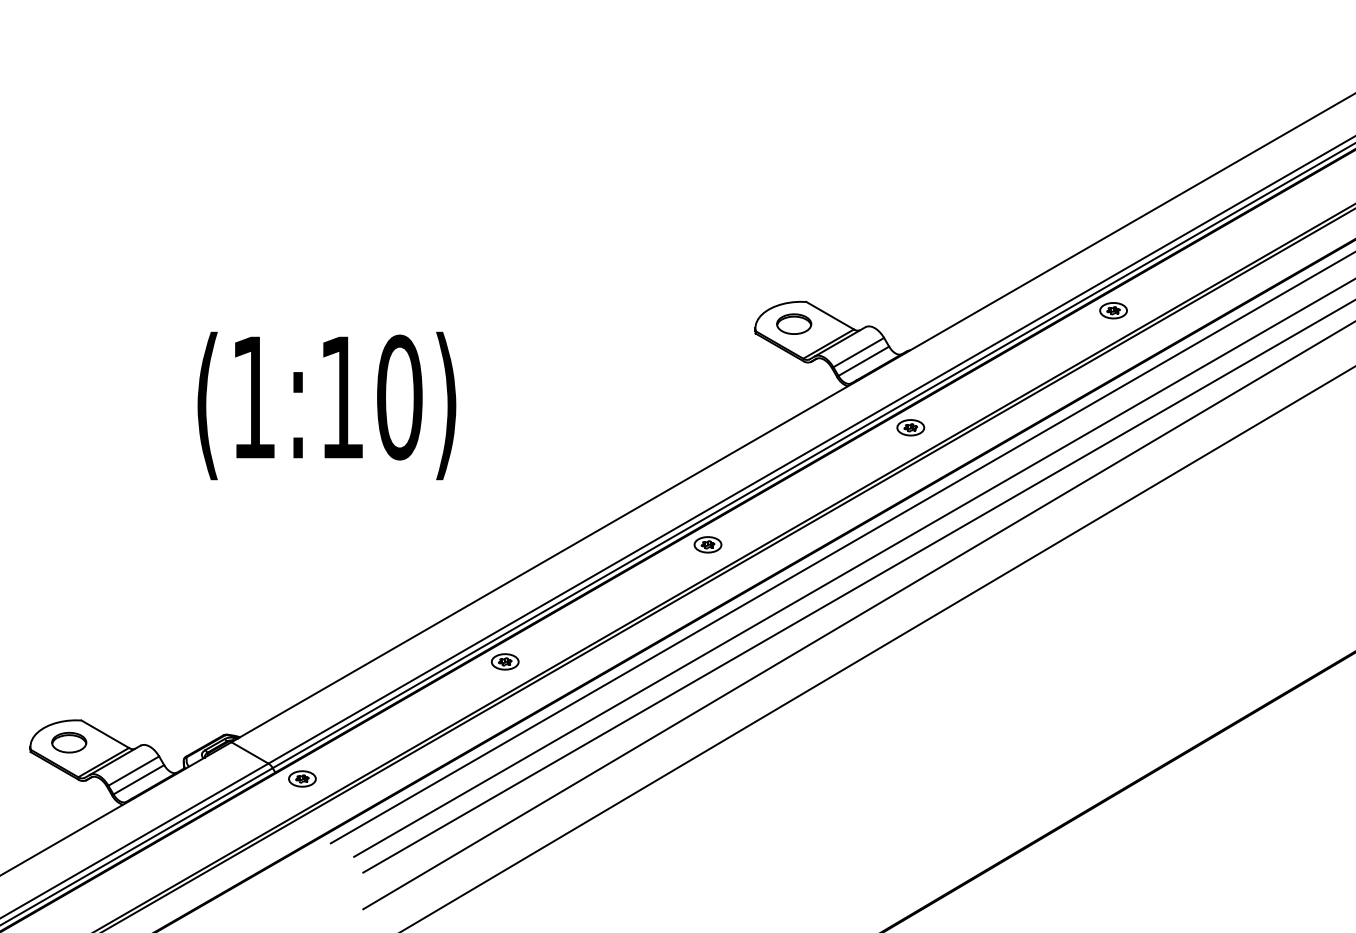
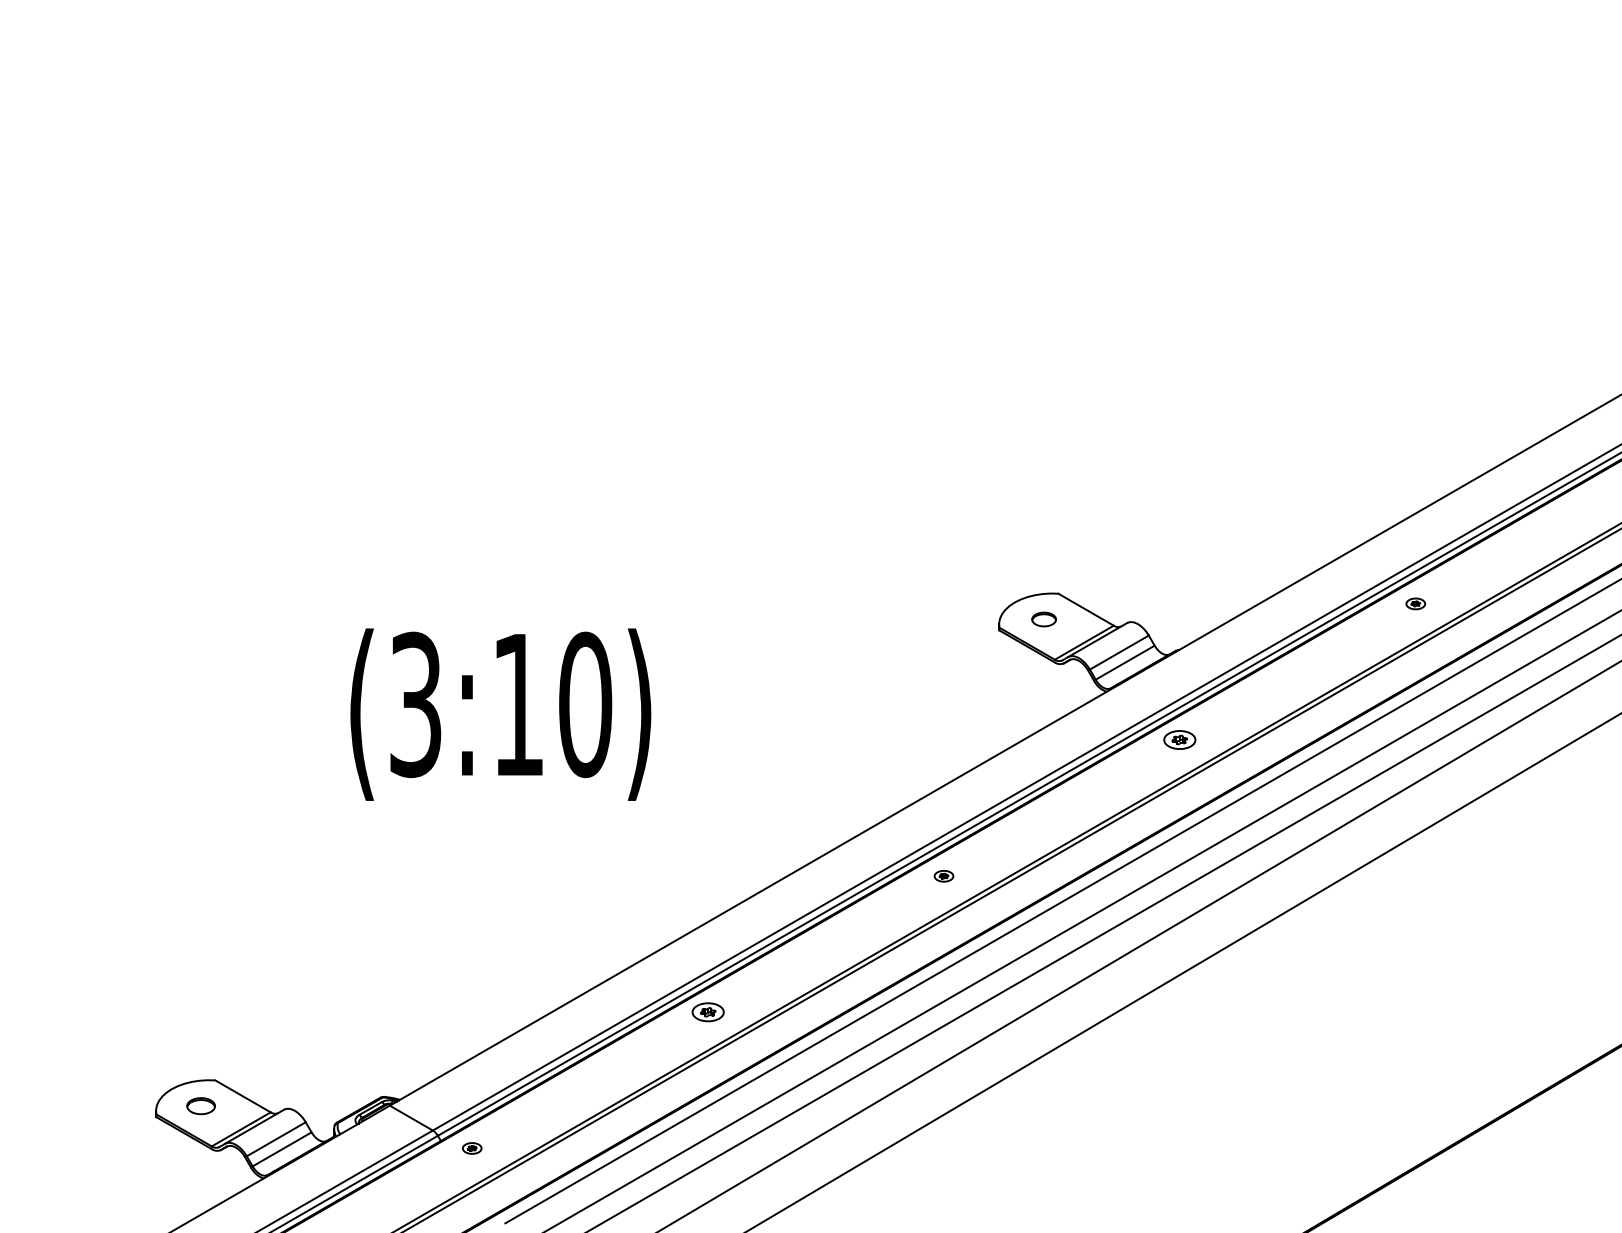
part: (1113, 310) -> (1415, 603), size x0.6
part: (793, 324) -> (1043, 619), size x0.6
text: (253, 397) -> (415, 704), (1:10) -> (3:10)
part: (707, 545) -> (943, 876), size x0.6
part: (68, 742) -> (200, 1105), size x0.7
part: (301, 779) -> (471, 1148), size x0.6

